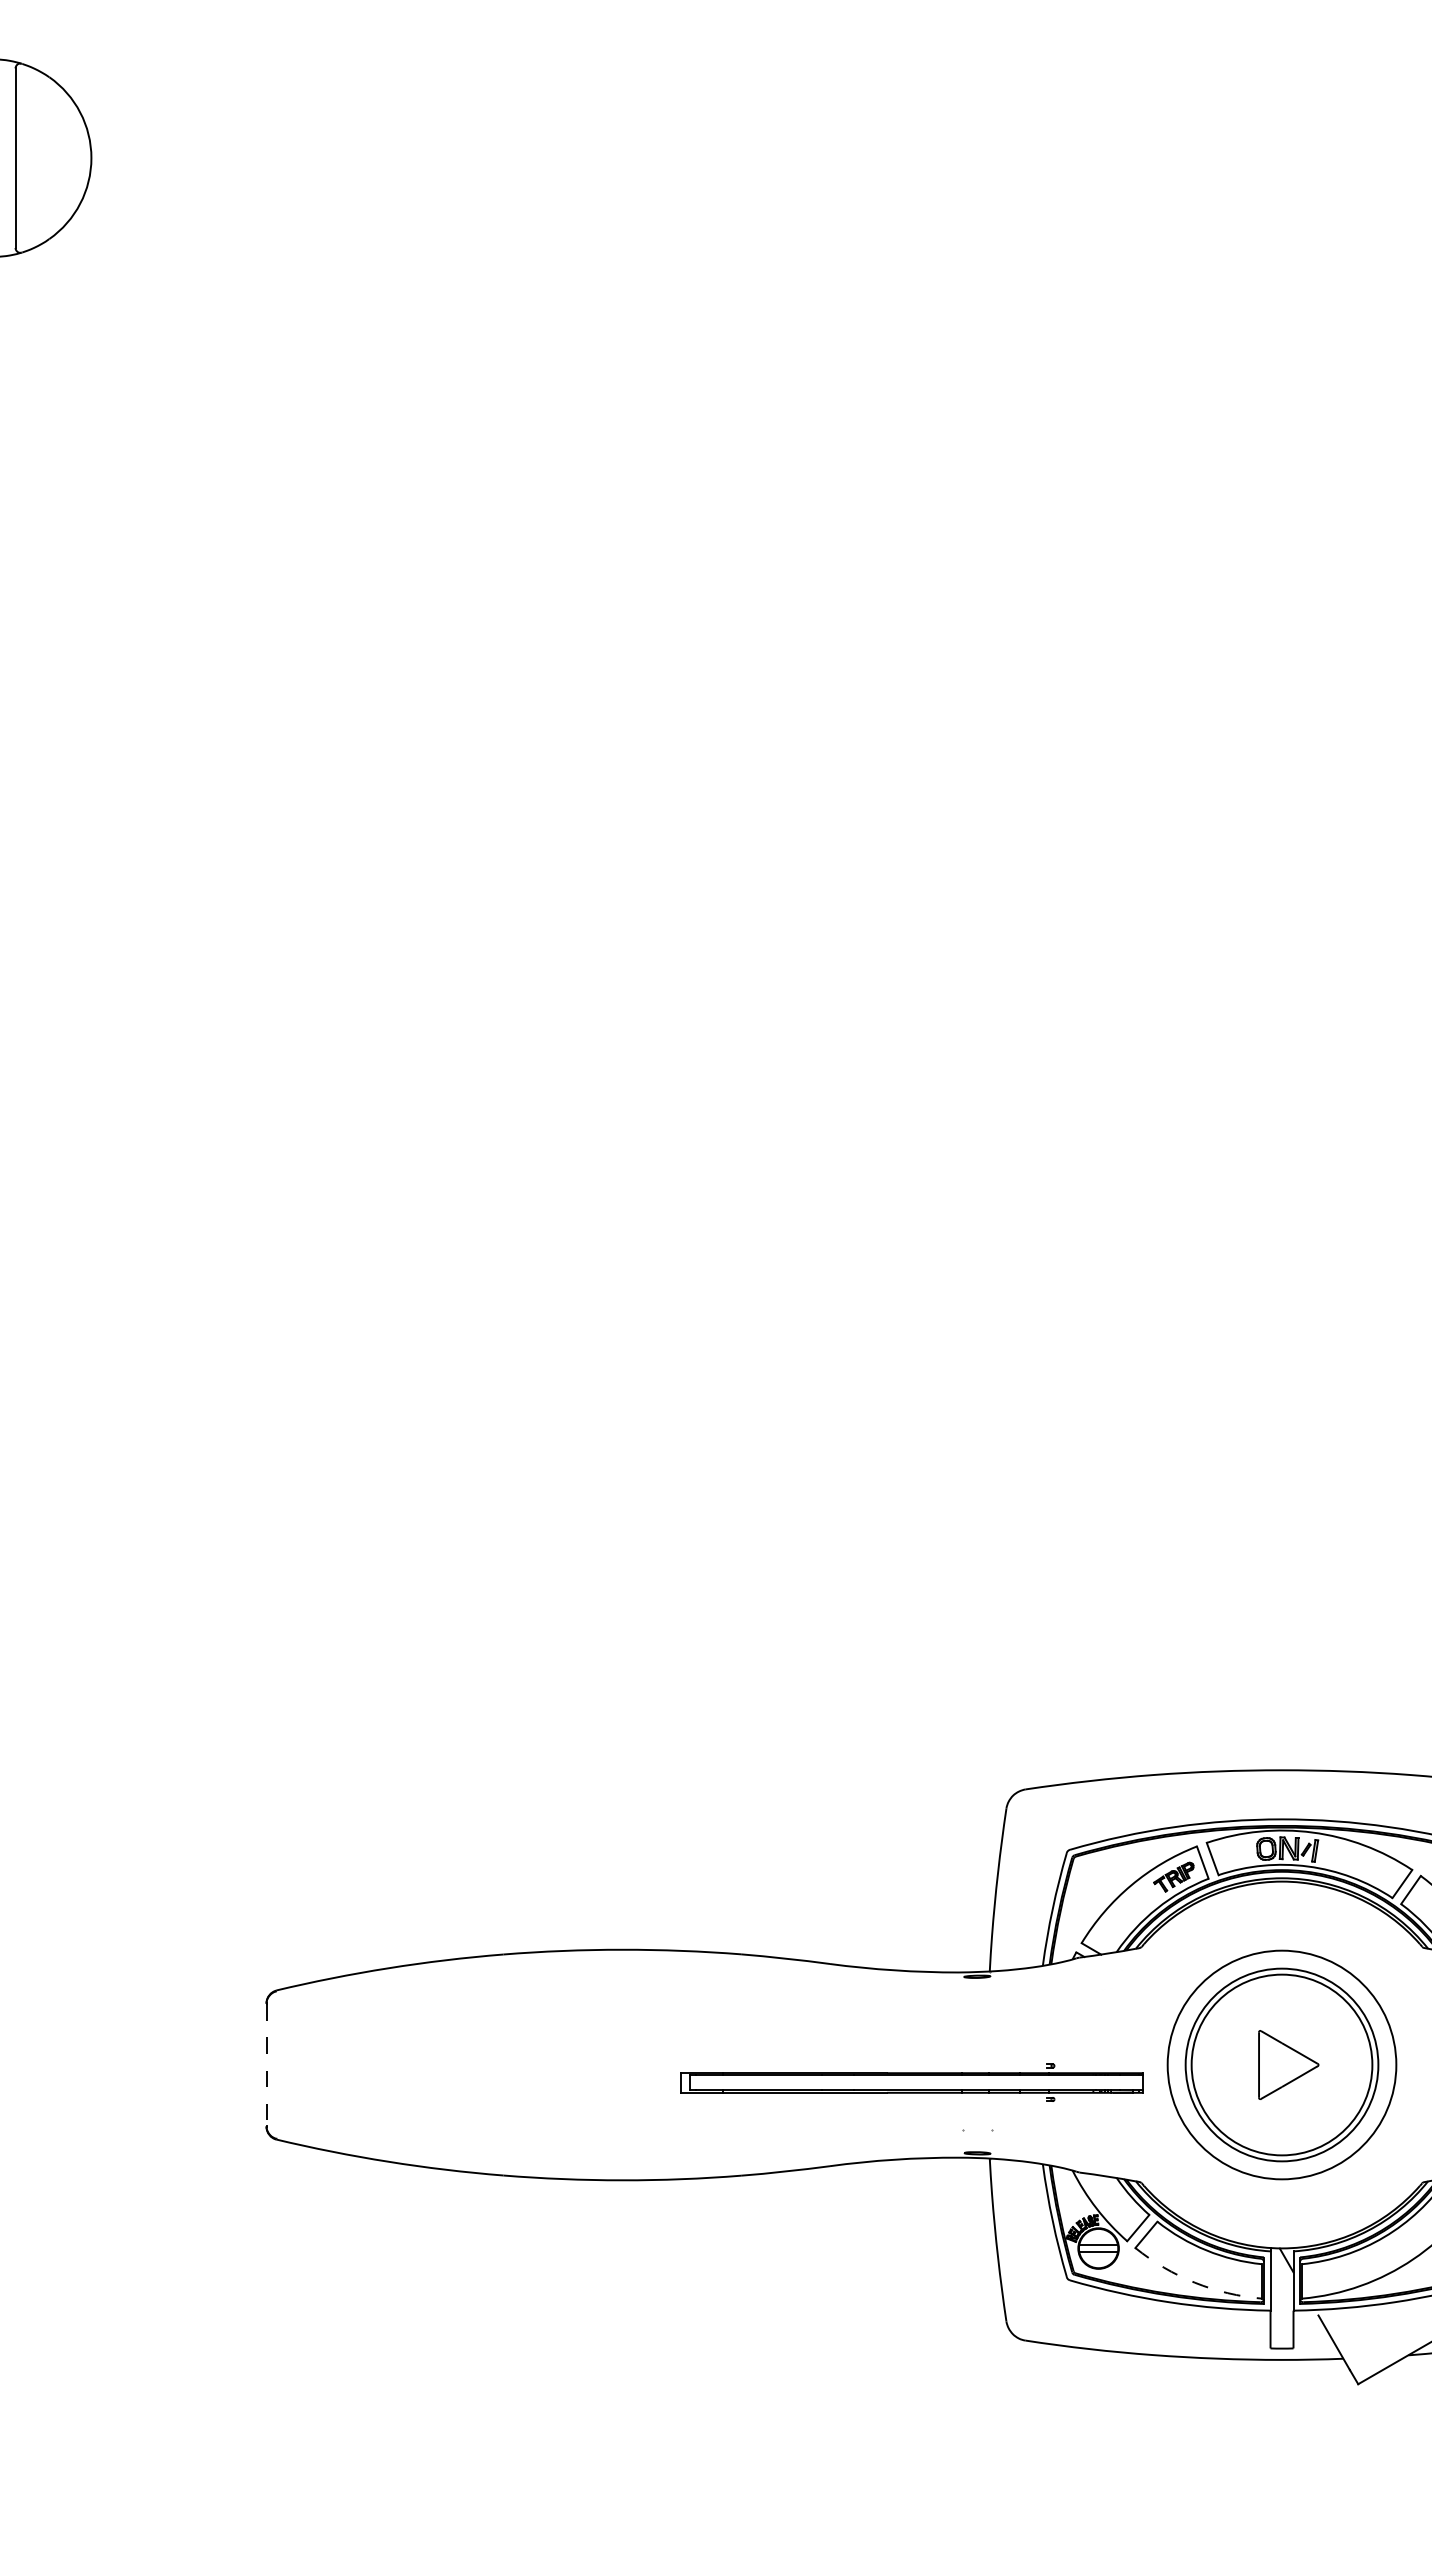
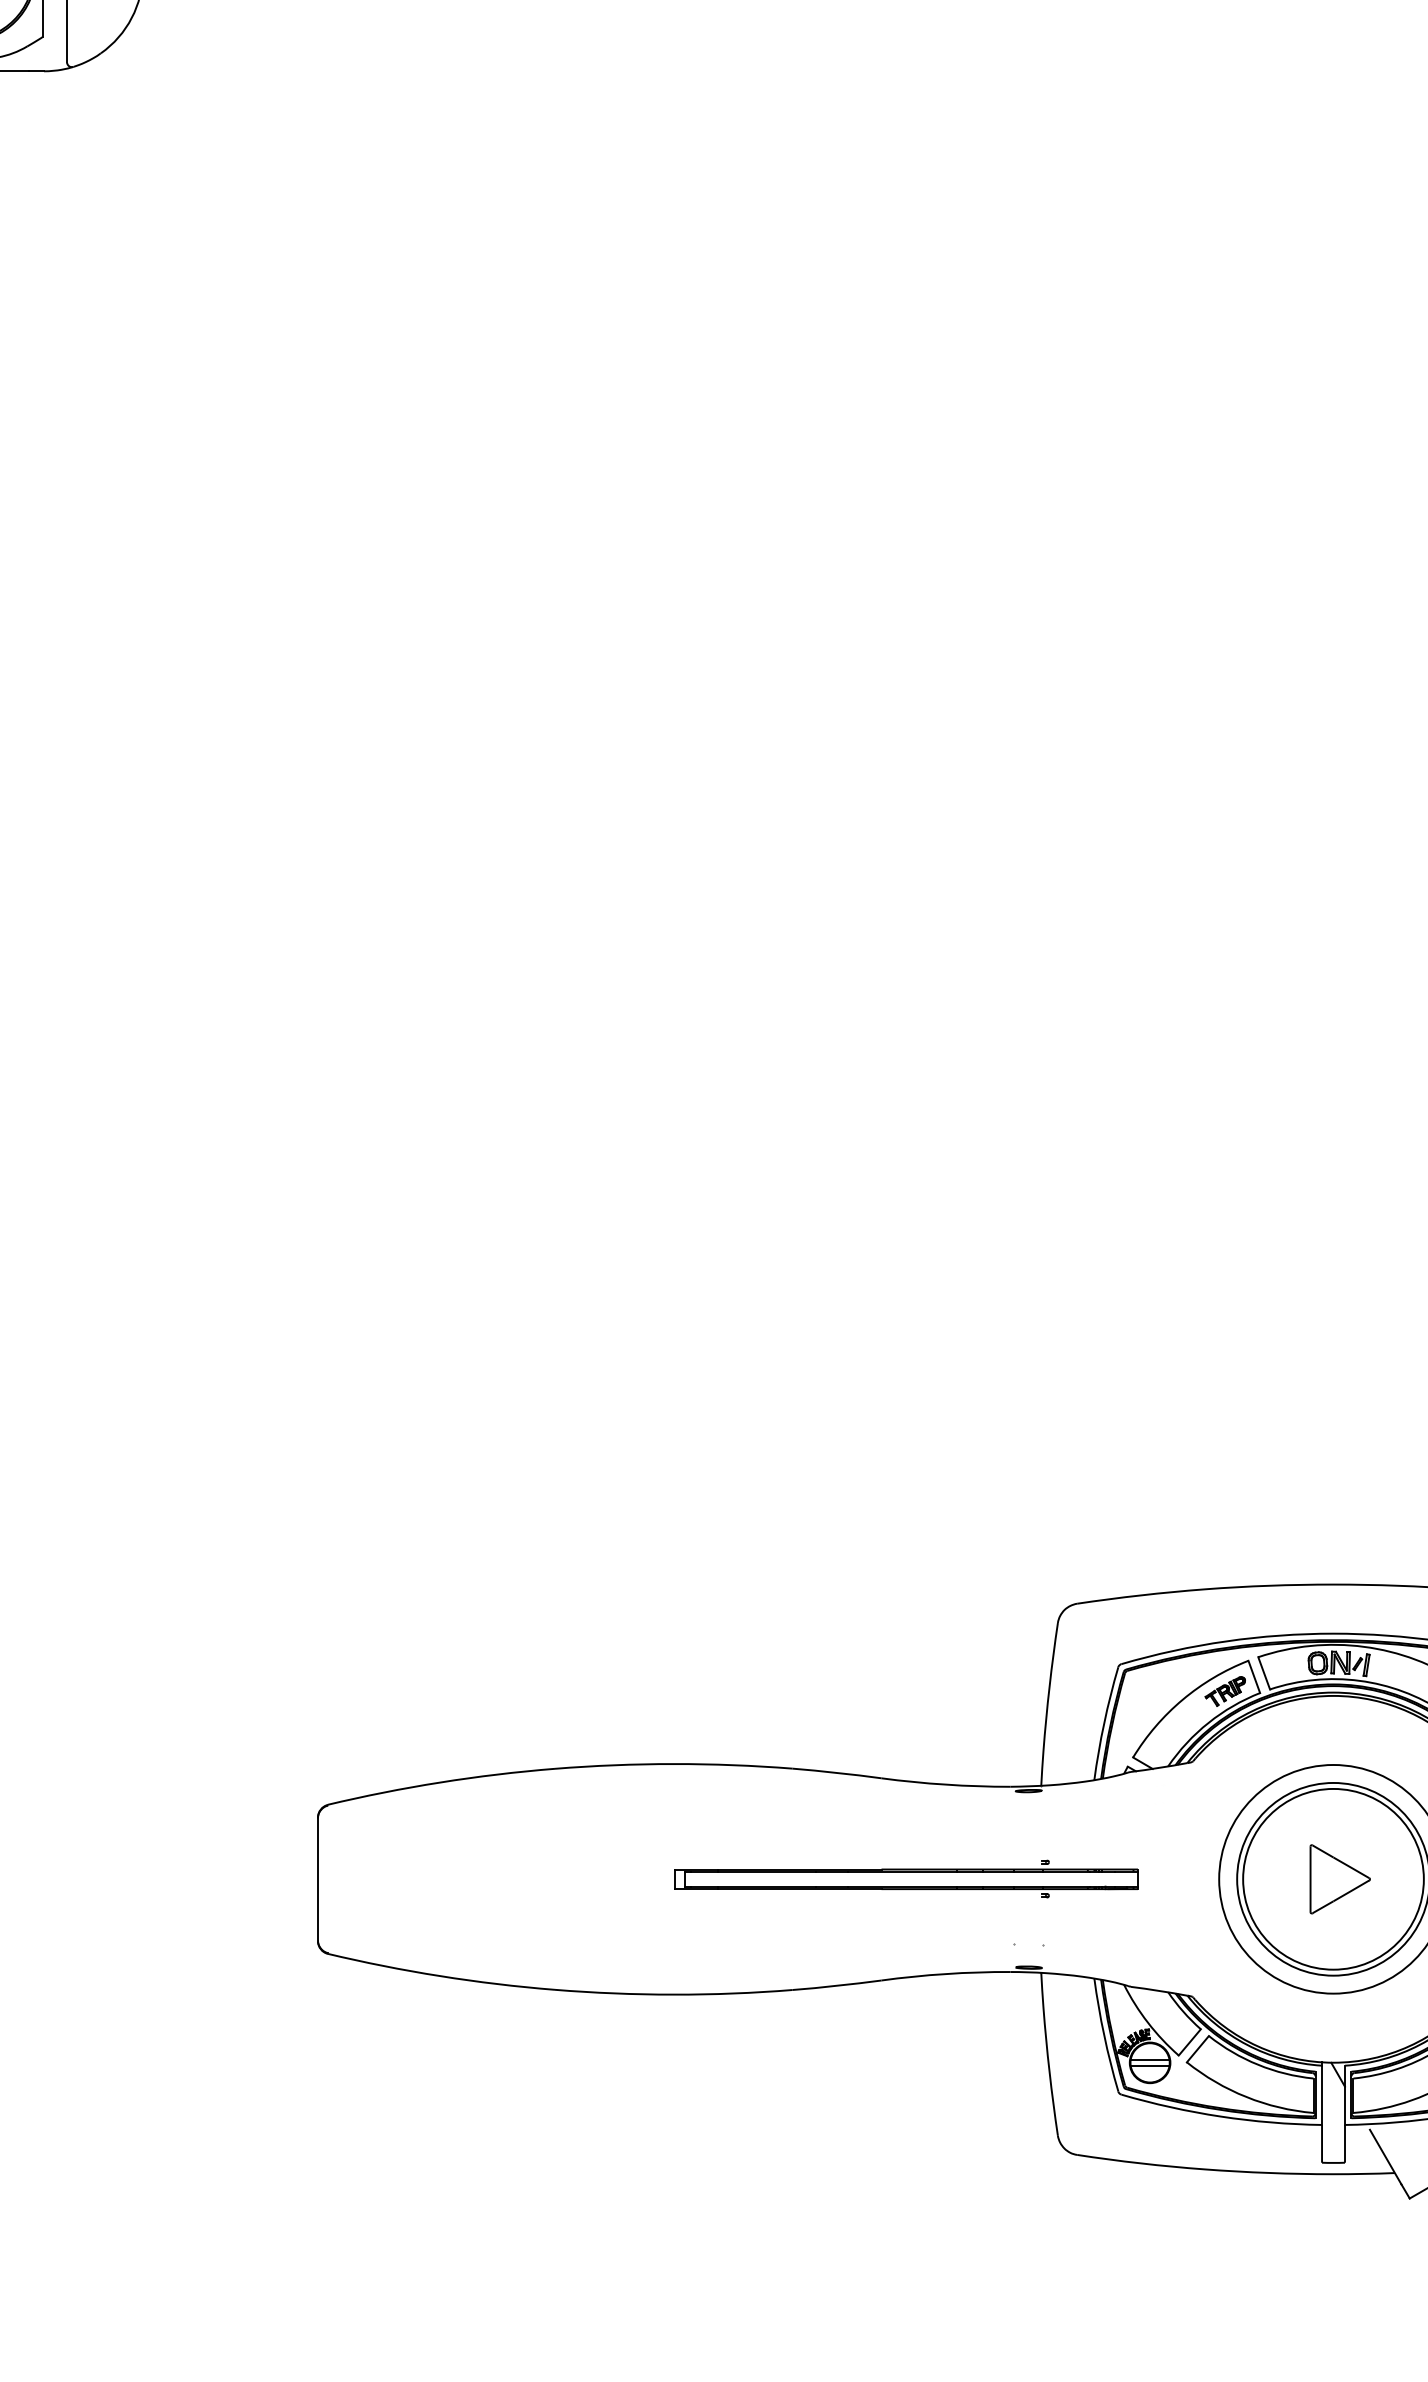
line: (266, 2065) -> (317, 1879), dashed -> solid
part: (911, 2082) -> (905, 1878), moved
arc: (1194, 2282) -> (1245, 2096), dashed -> solid

